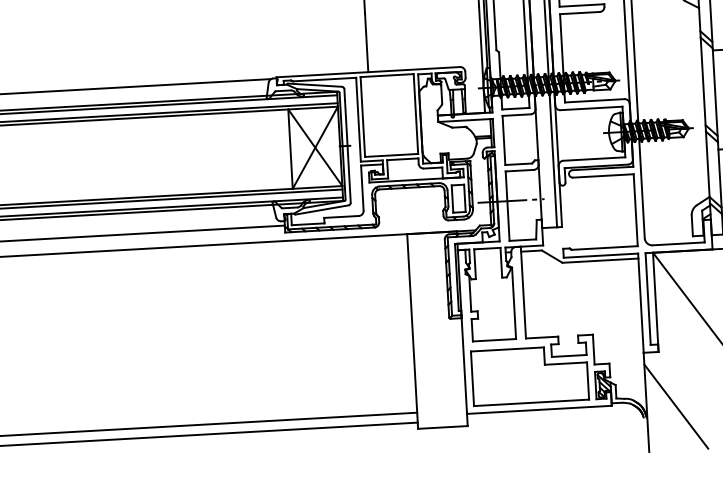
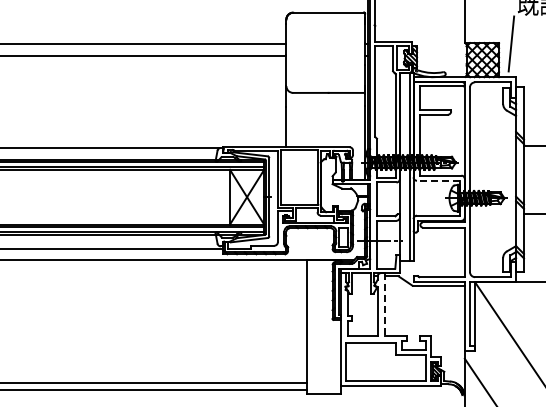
line: (590, 108) -> (437, 180), solid -> dashed
line: (523, 292) -> (384, 304), solid -> dashed

